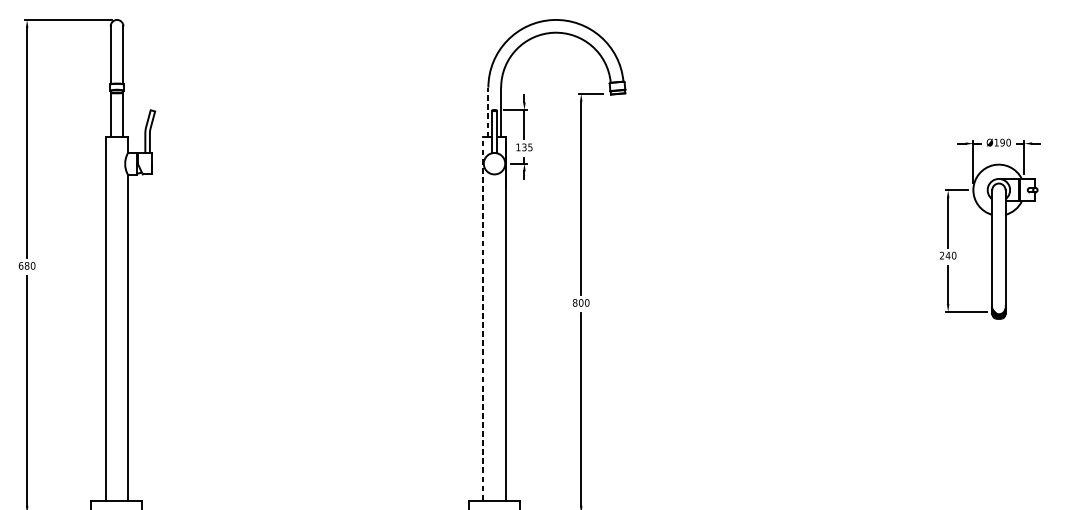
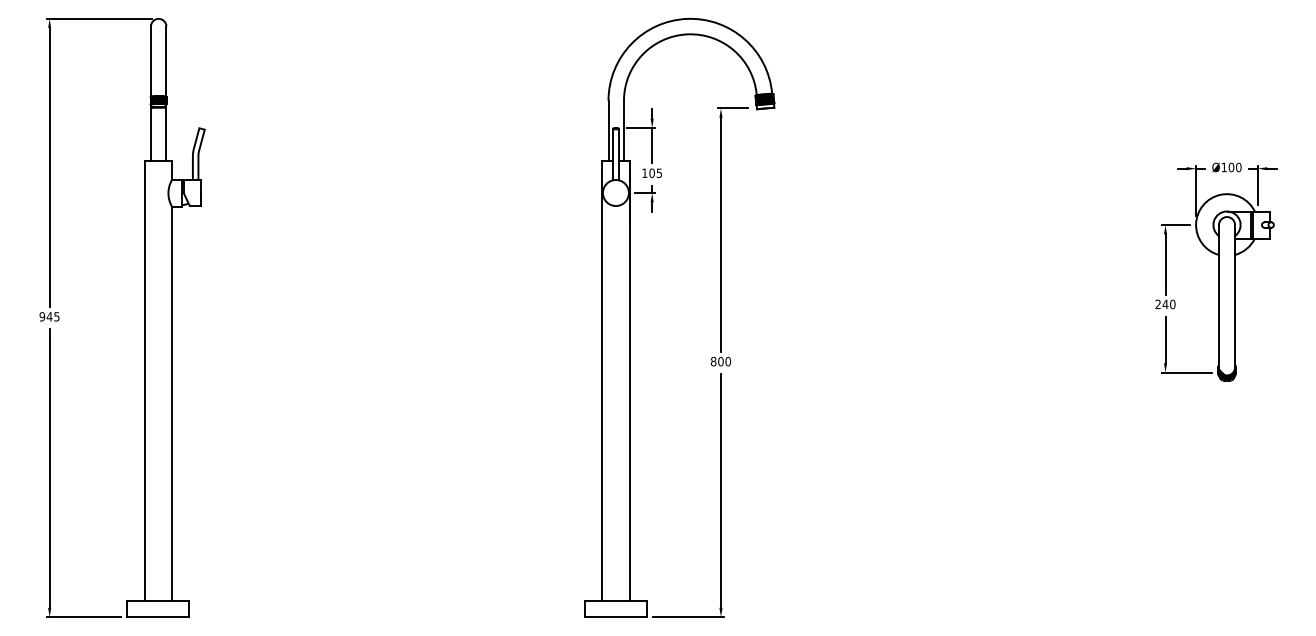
hatch: (617, 85) -> (764, 98), added
hatch: (116, 87) -> (158, 100), added
line: (488, 112) -> (608, 130), dashed -> solid
text: (1002, 142) -> (1231, 167), Ø190 -> Ø100
text: (523, 146) -> (651, 172), 135 -> 105
text: (26, 265) -> (49, 316), 680 -> 945
line: (483, 319) -> (602, 381), dashed -> solid

